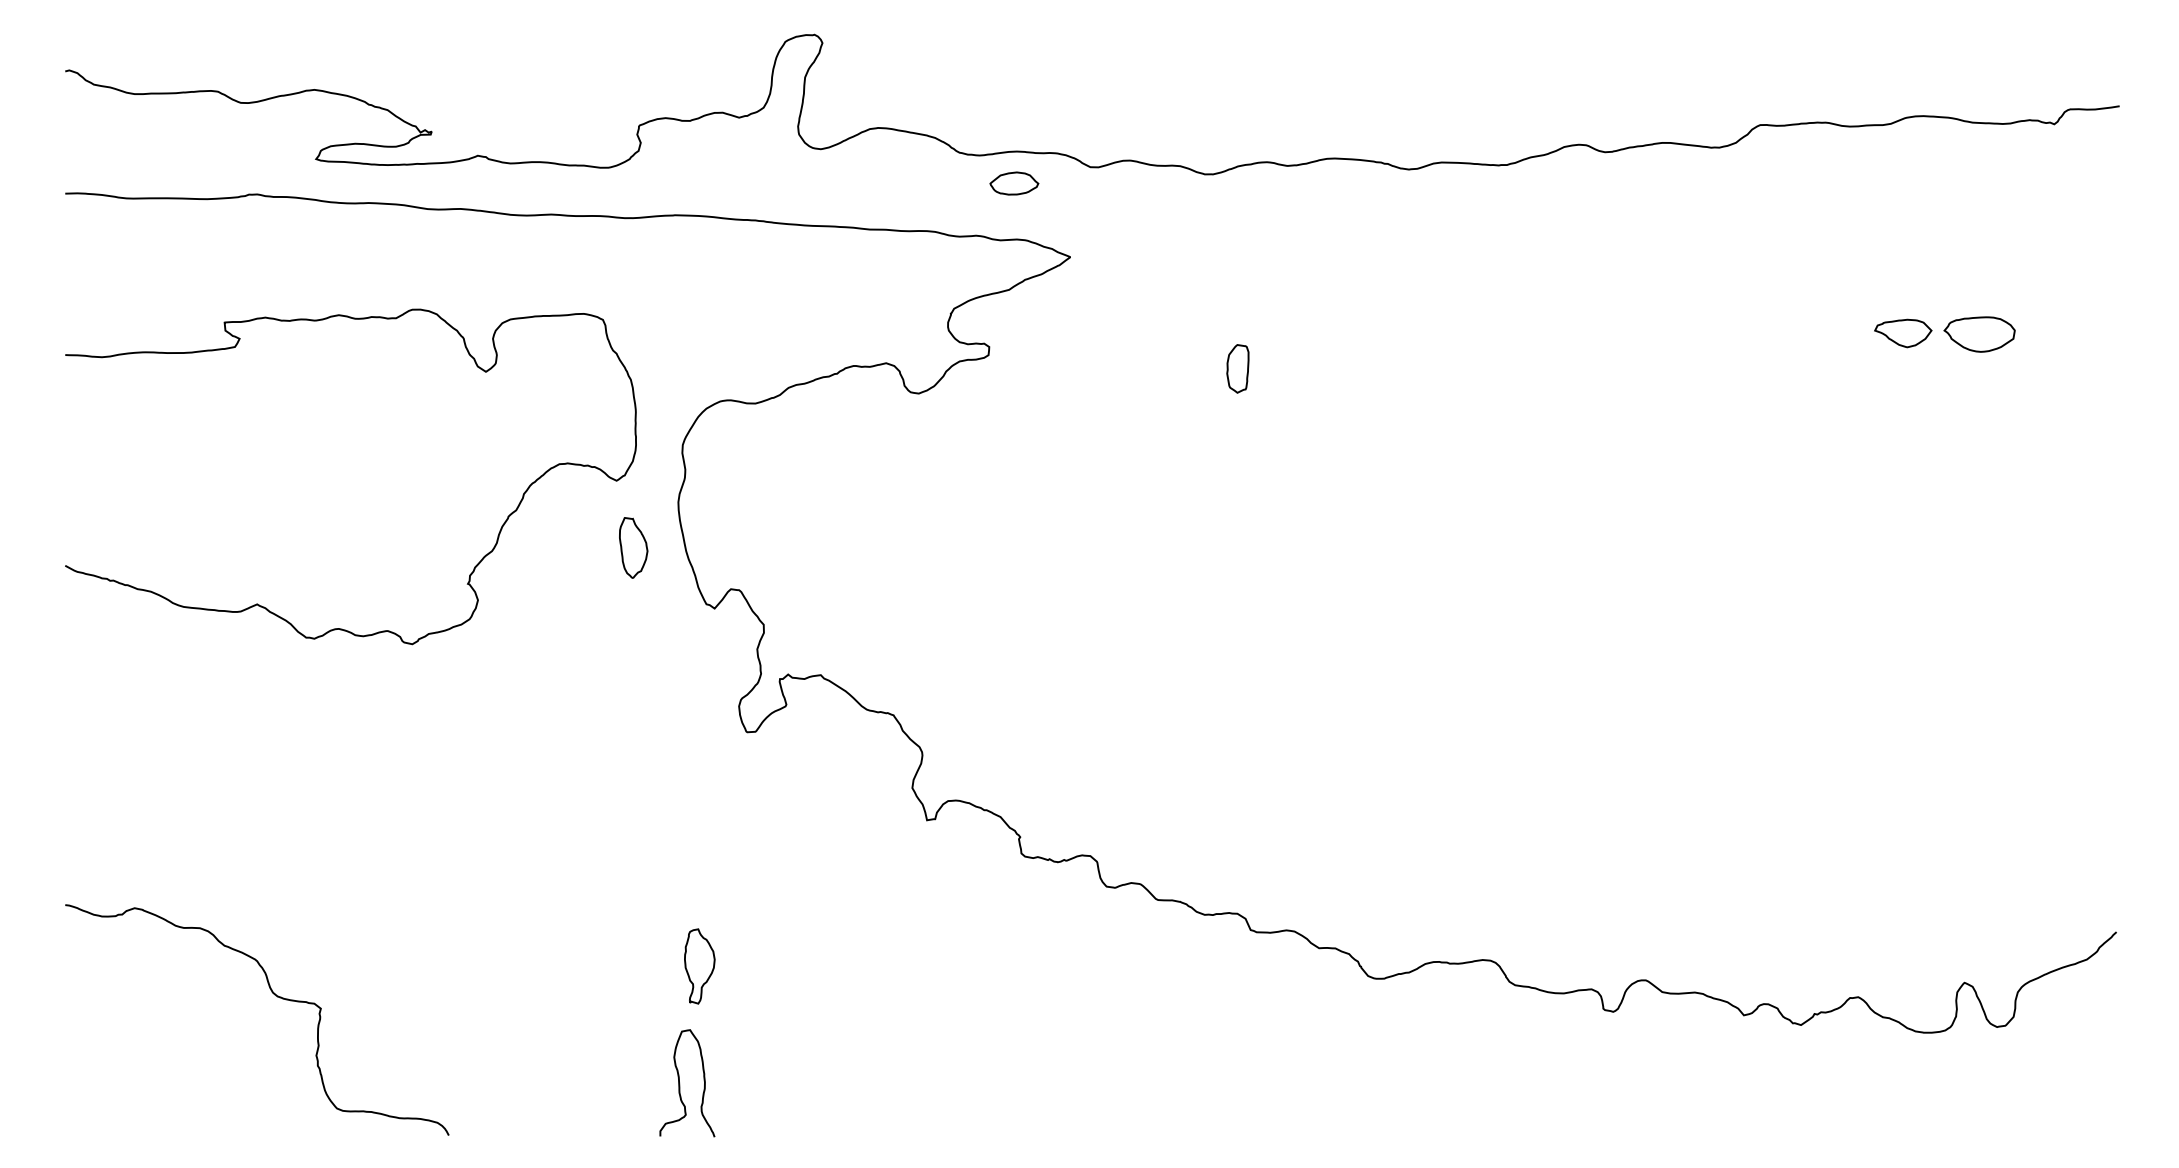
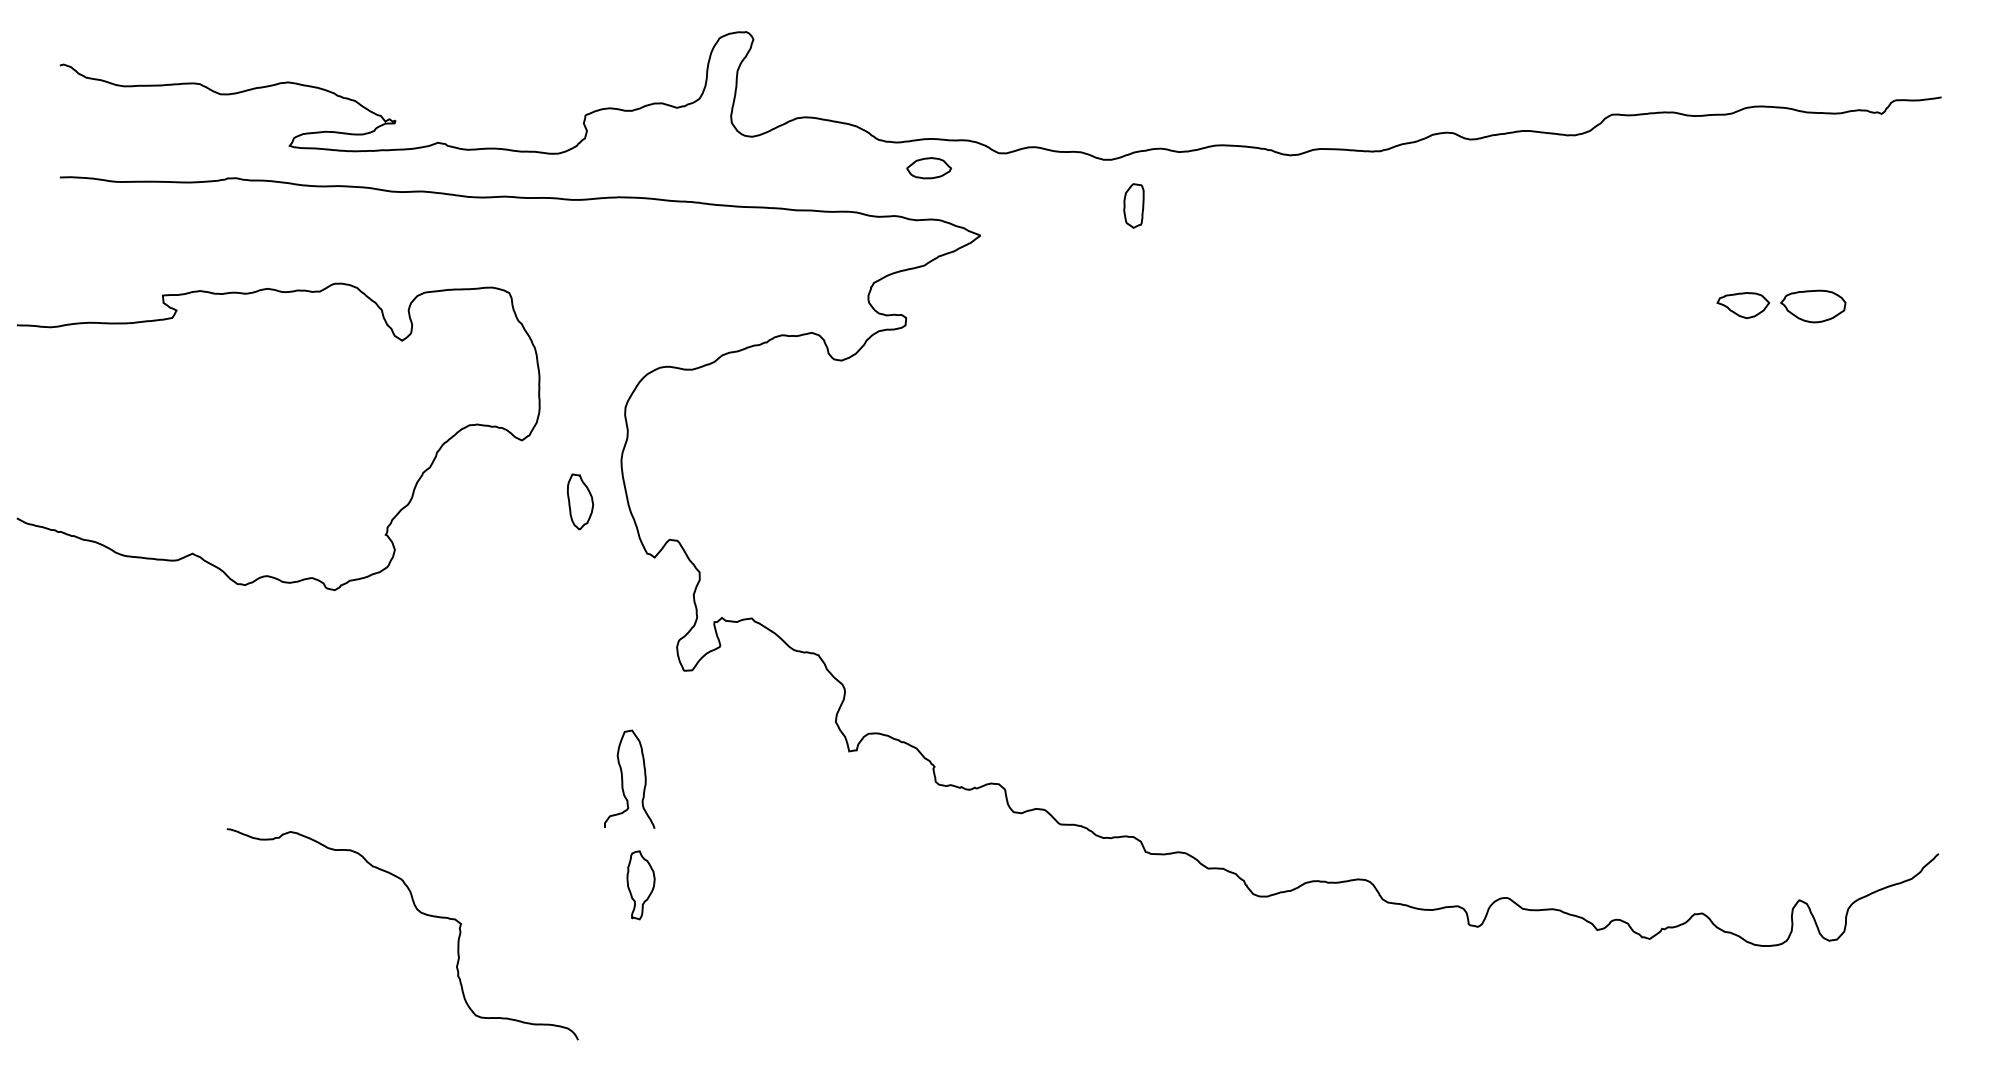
part: (1237, 368) -> (1133, 205), moved
curve: (341, 628) -> (269, 575), moved
curve: (276, 997) -> (420, 913), moved
curve: (680, 1083) -> (623, 779), moved

